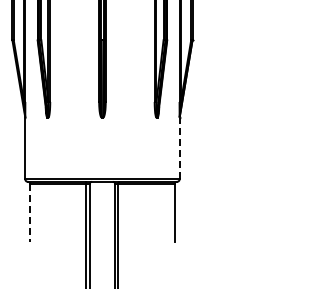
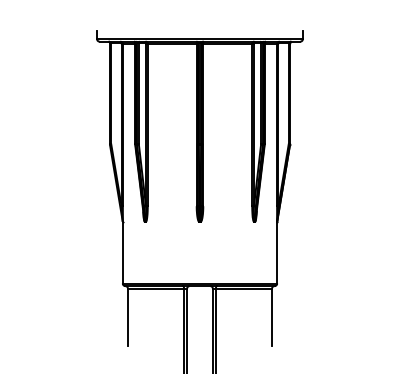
line: (179, 148) -> (277, 252), dashed -> solid
line: (29, 213) -> (127, 317), dashed -> solid

